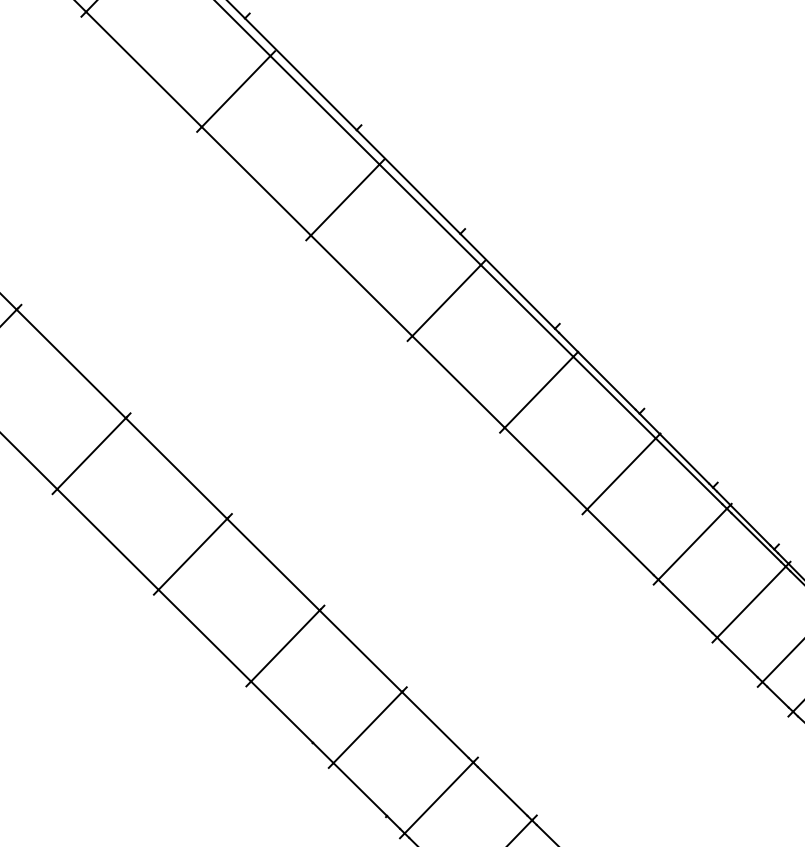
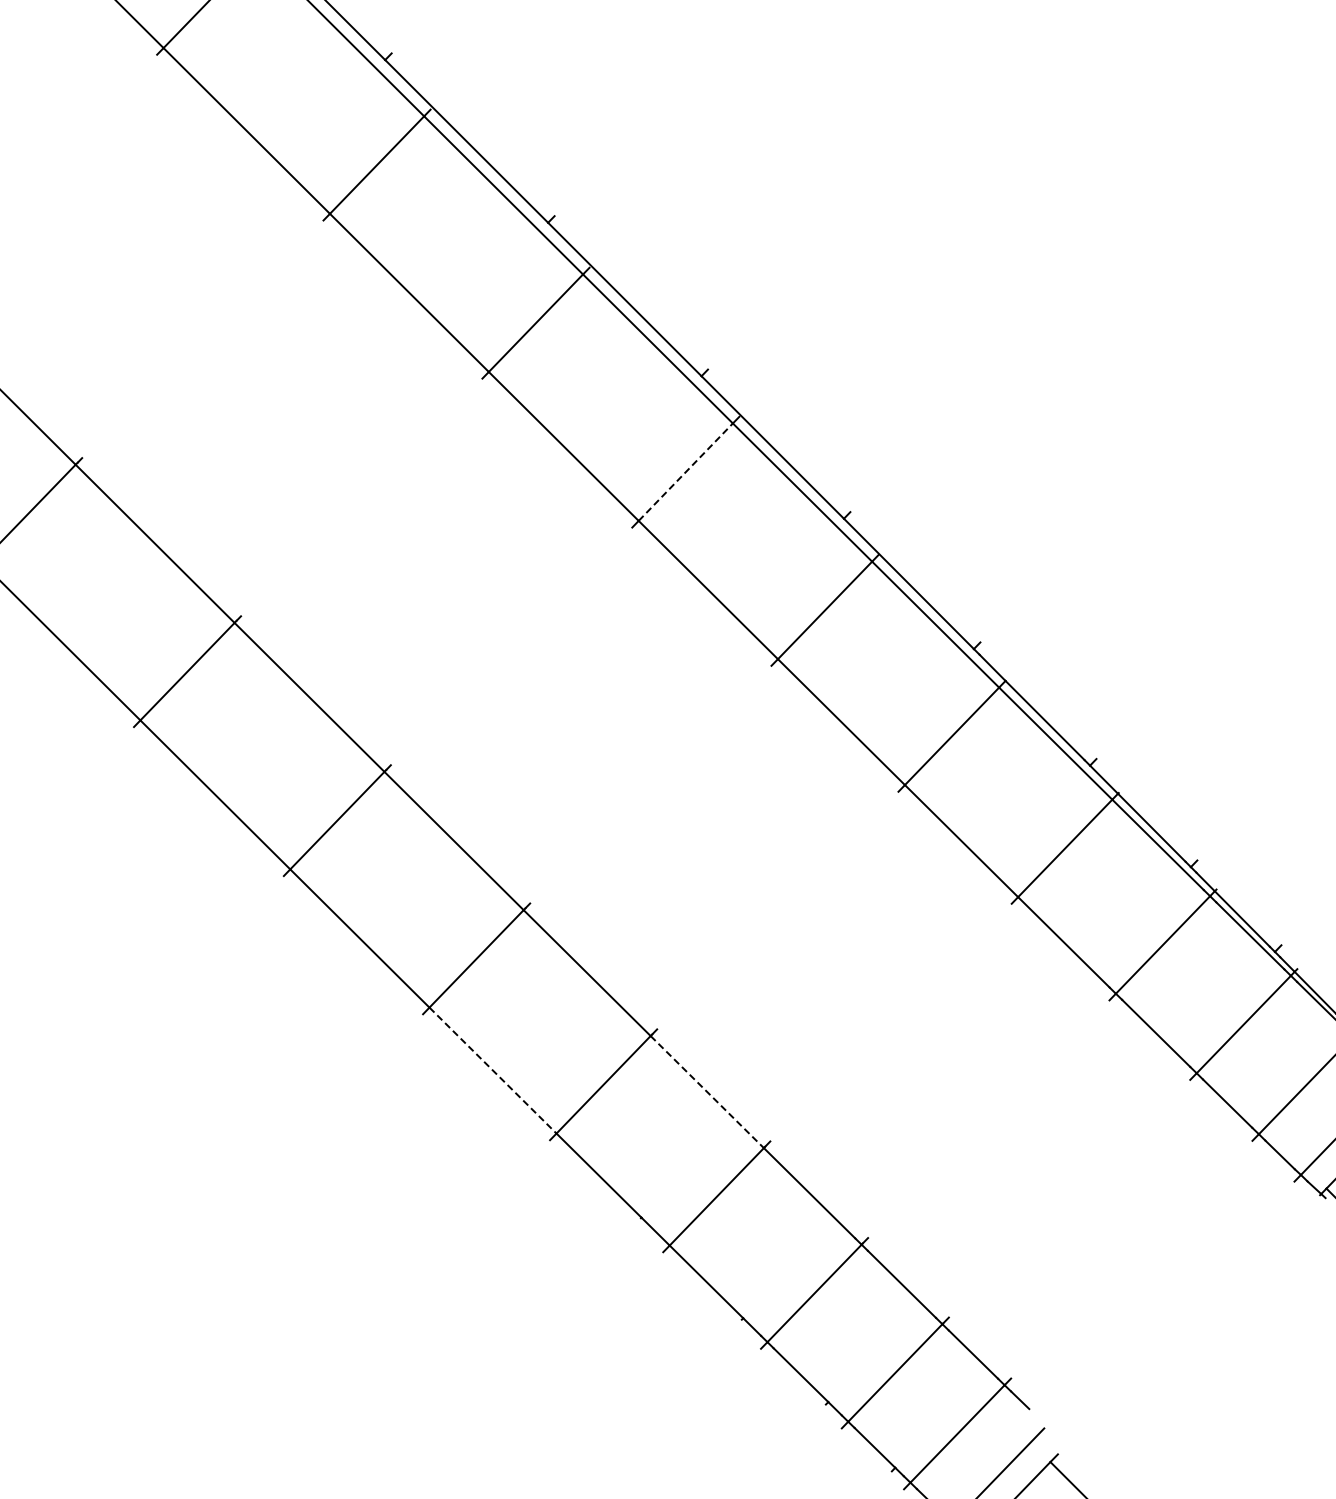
line: (345, 200) -> (685, 472), solid -> dashed
line: (205, 635) -> (493, 1070), solid -> dashed
line: (361, 651) -> (707, 1092), solid -> dashed

